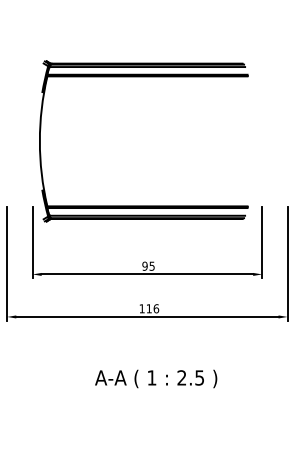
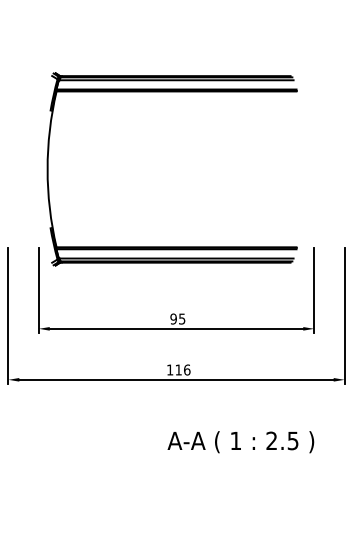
text: (156, 378) -> (241, 441), moved

